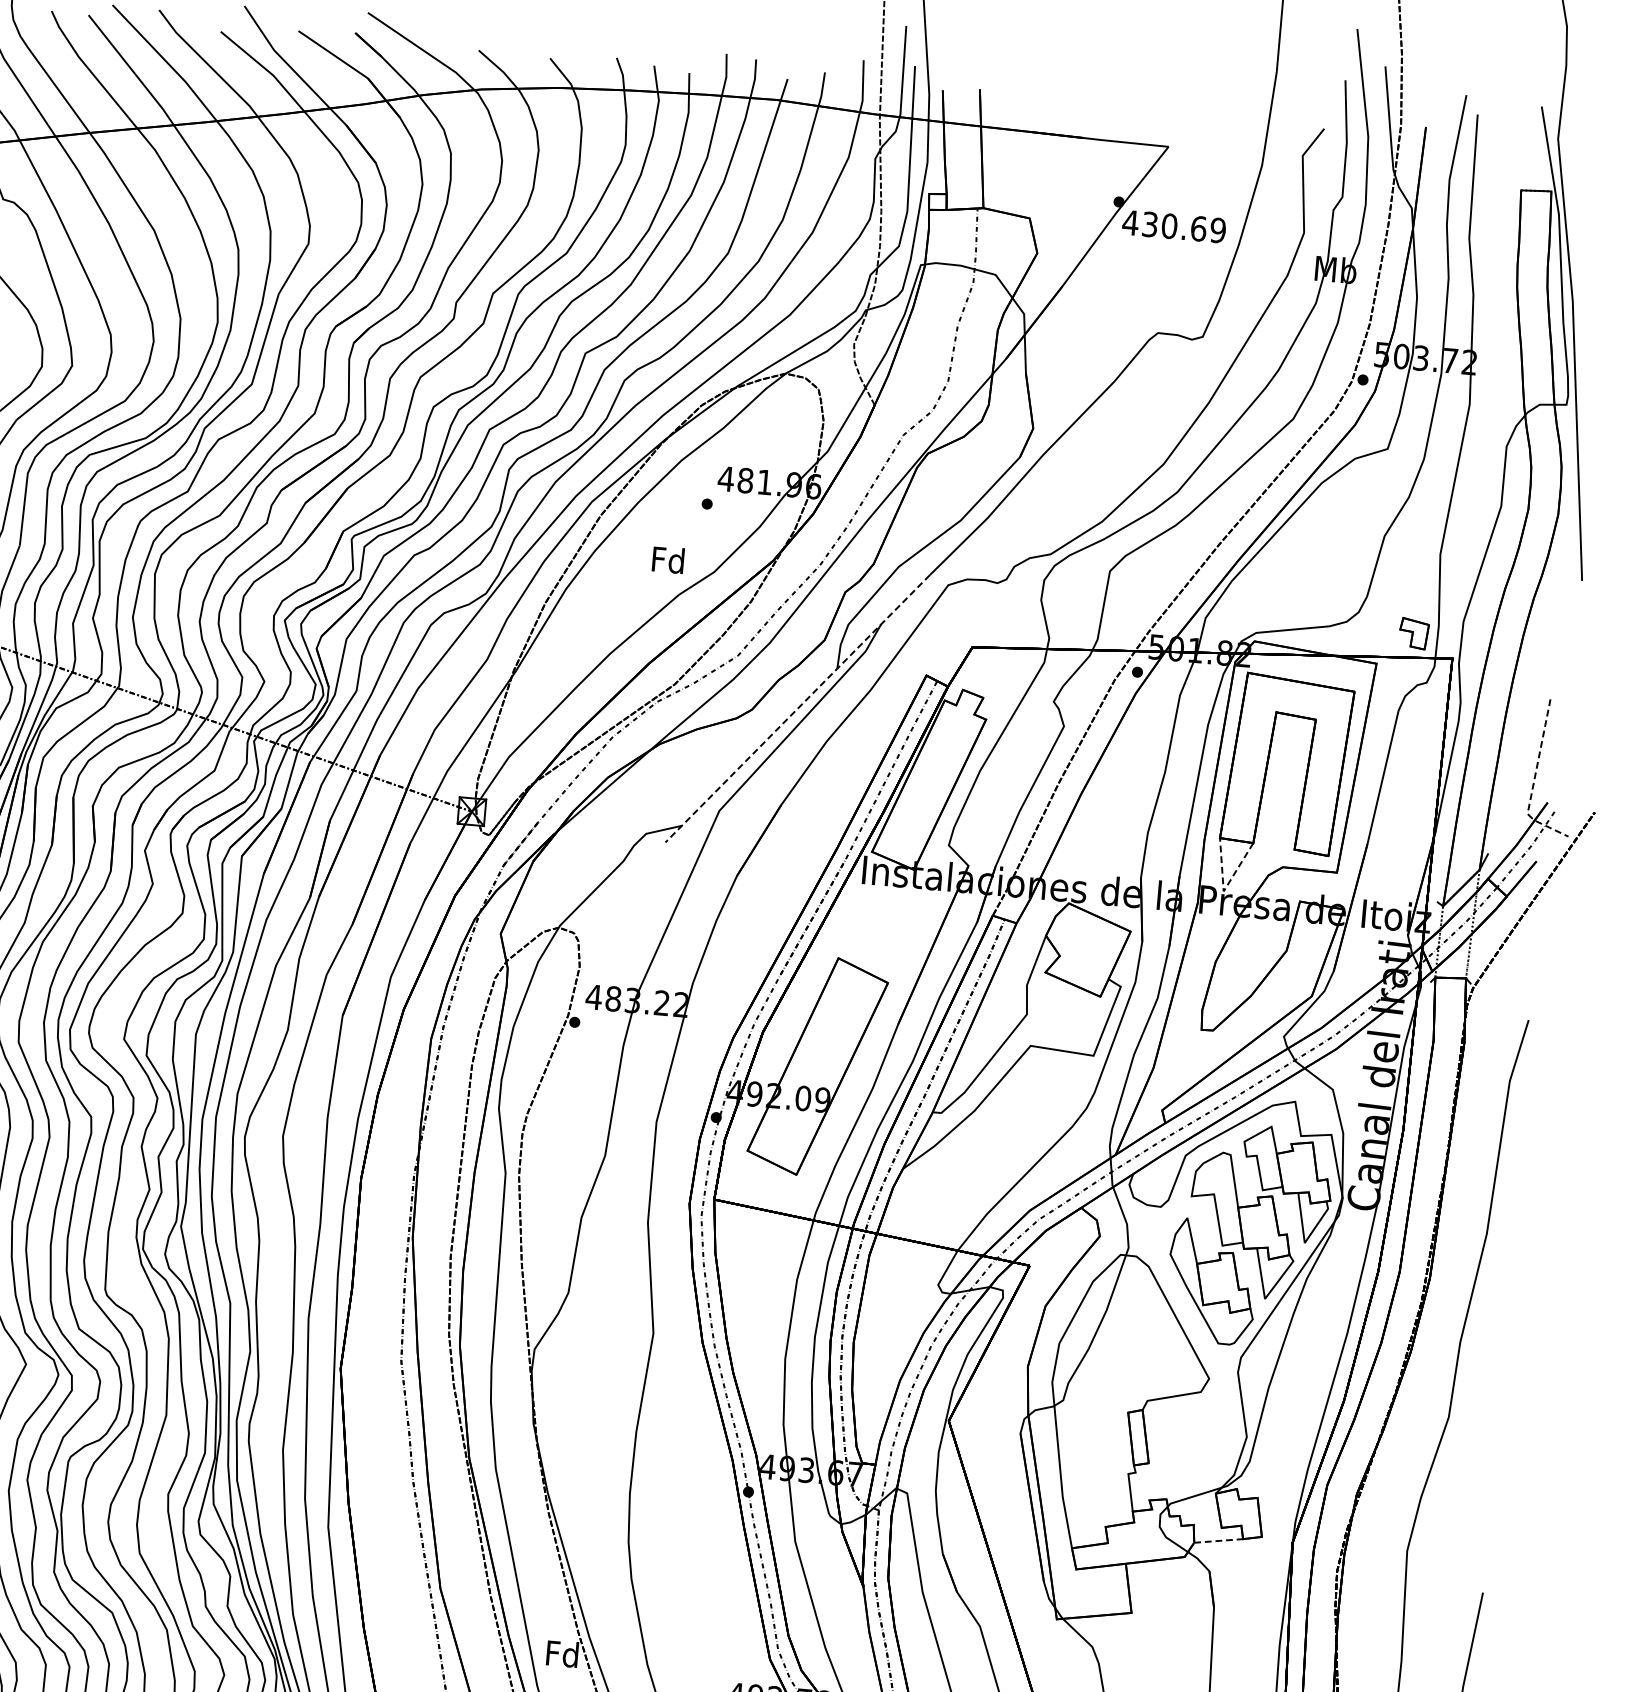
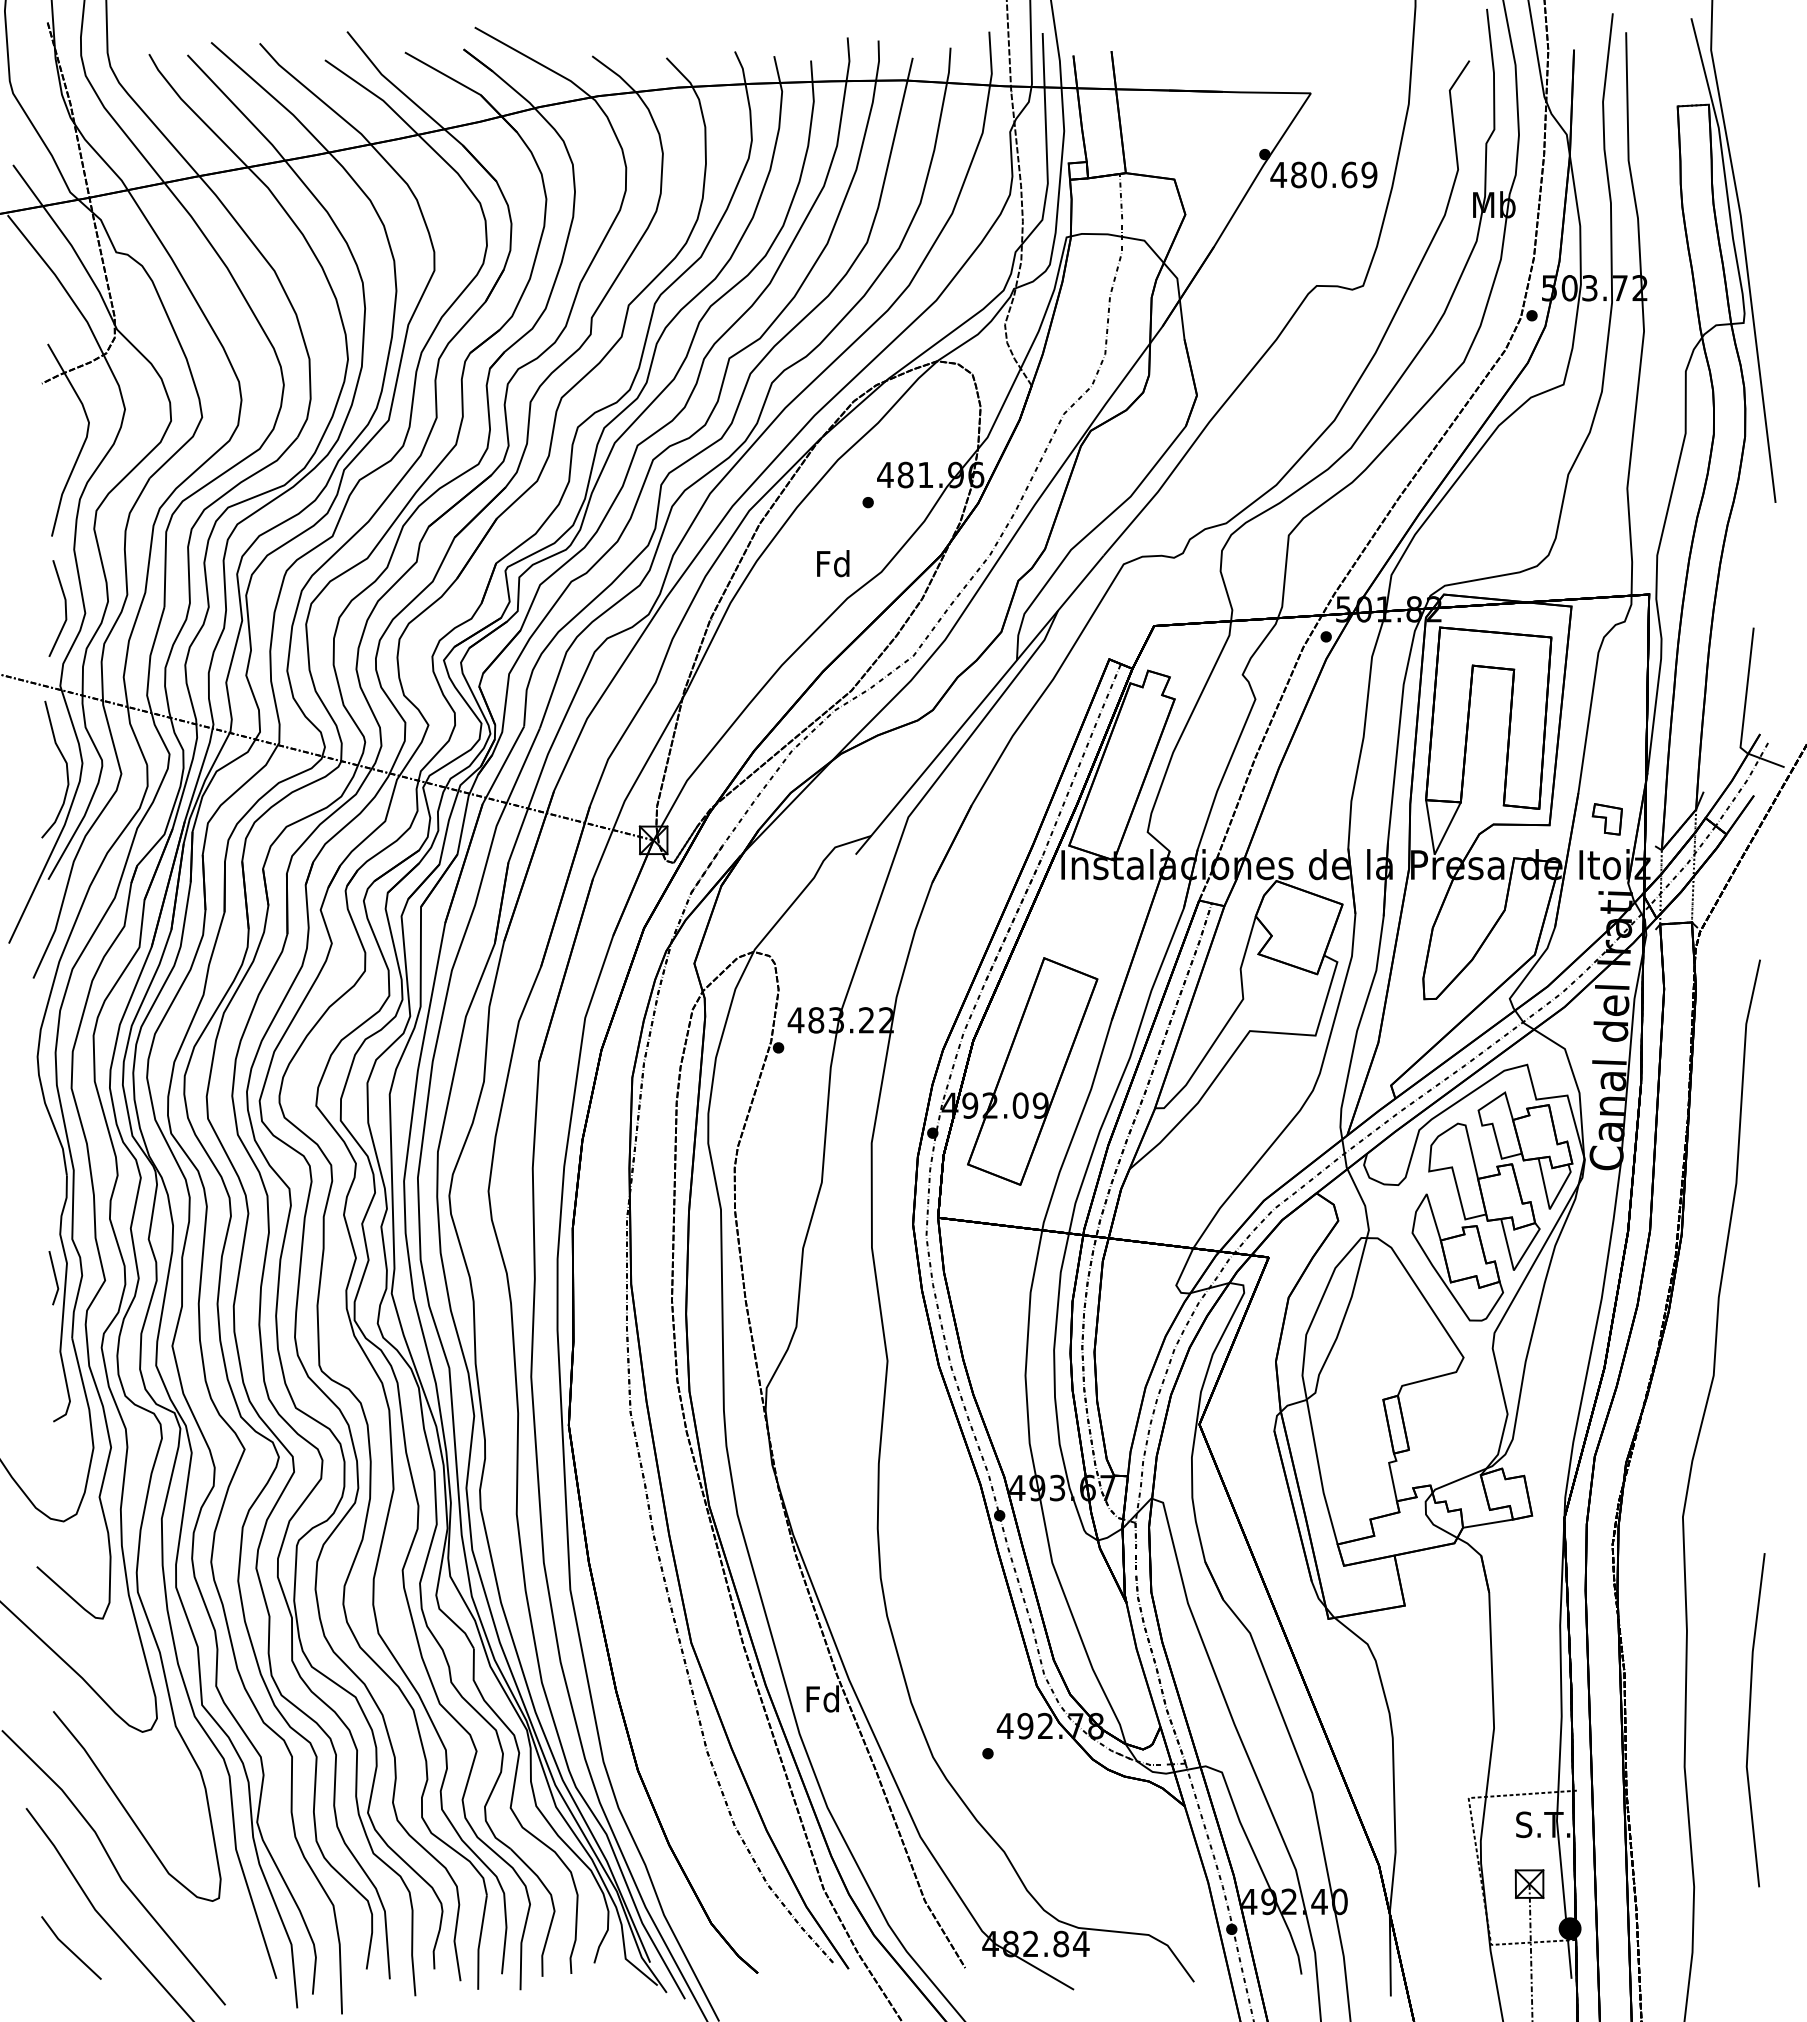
text: (1149, 224) -> (1298, 174), 430.69 -> 480.69
part: (1413, 633) -> (1606, 819), moved
line: (797, 709) -> (979, 705), dashed -> solid
line: (1534, 781) -> (1744, 713), dashed -> solid
line: (1224, 890) -> (1435, 853), dashed -> solid
line: (1219, 1540) -> (1488, 1523), dashed -> solid

